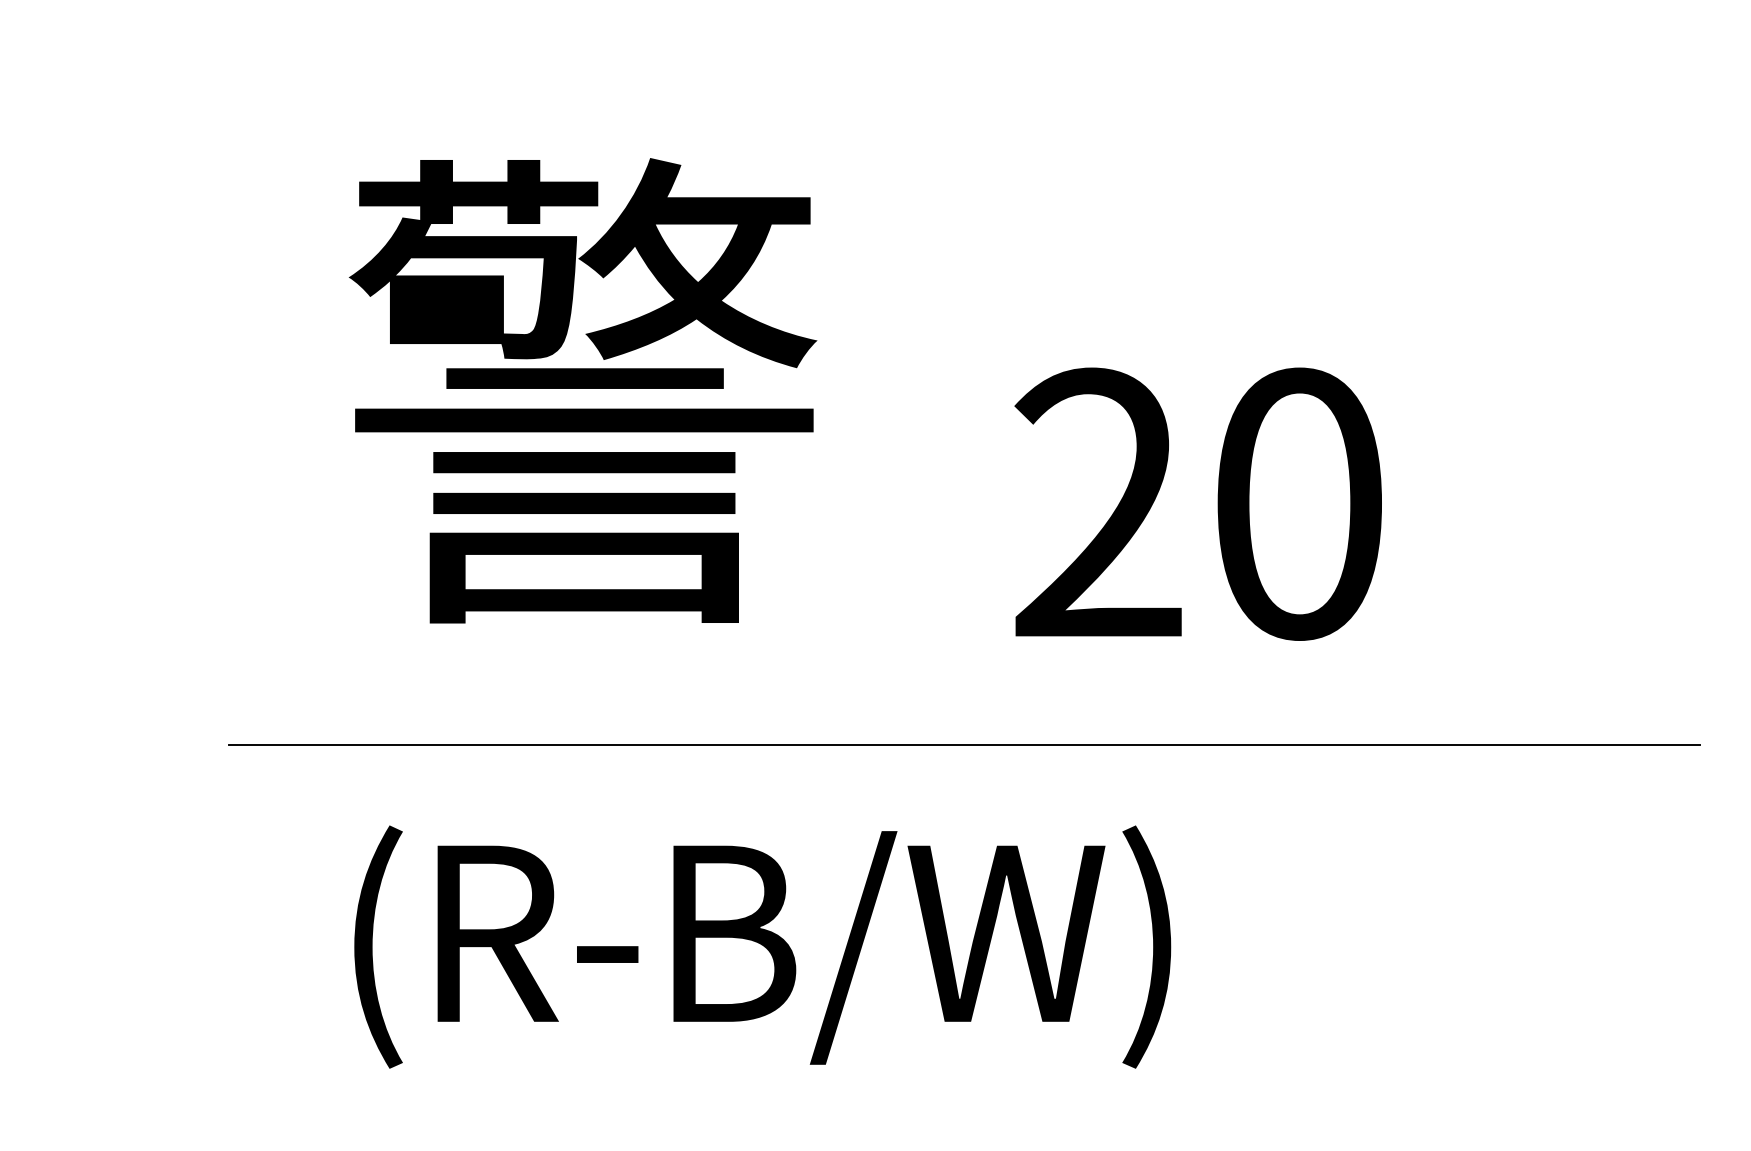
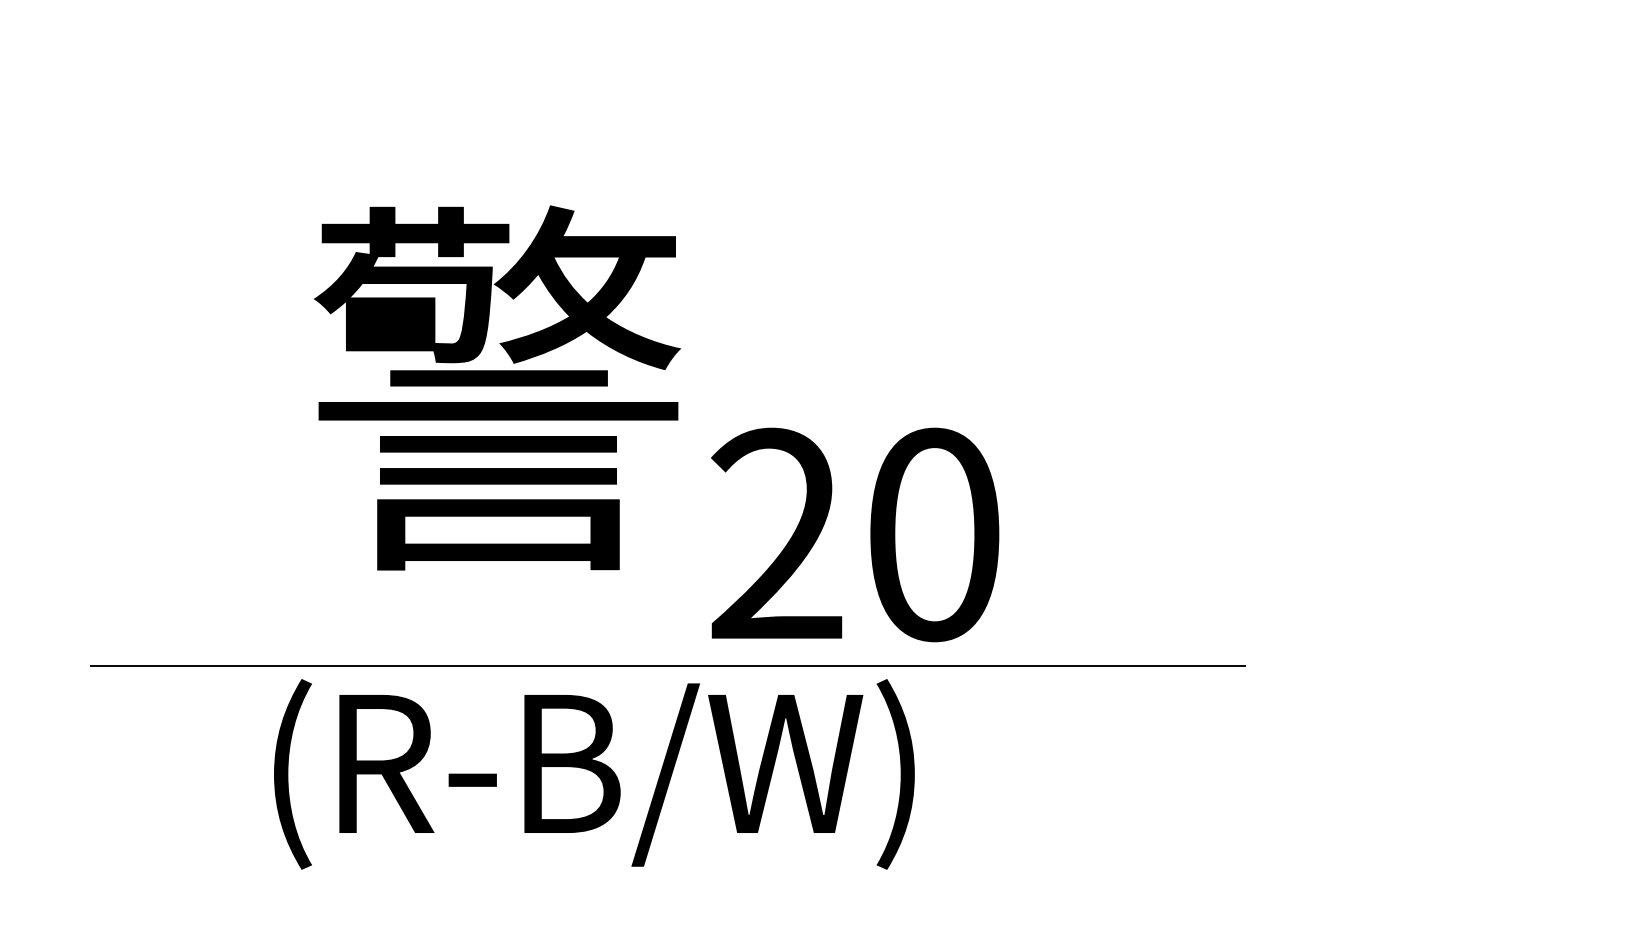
text: (583, 390) -> (497, 387), moved
text: (1198, 503) -> (855, 534), moved
text: (762, 947) -> (594, 774), moved

